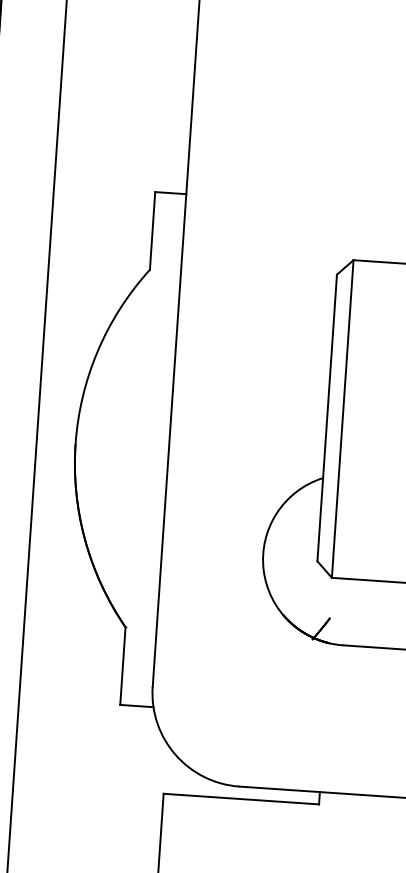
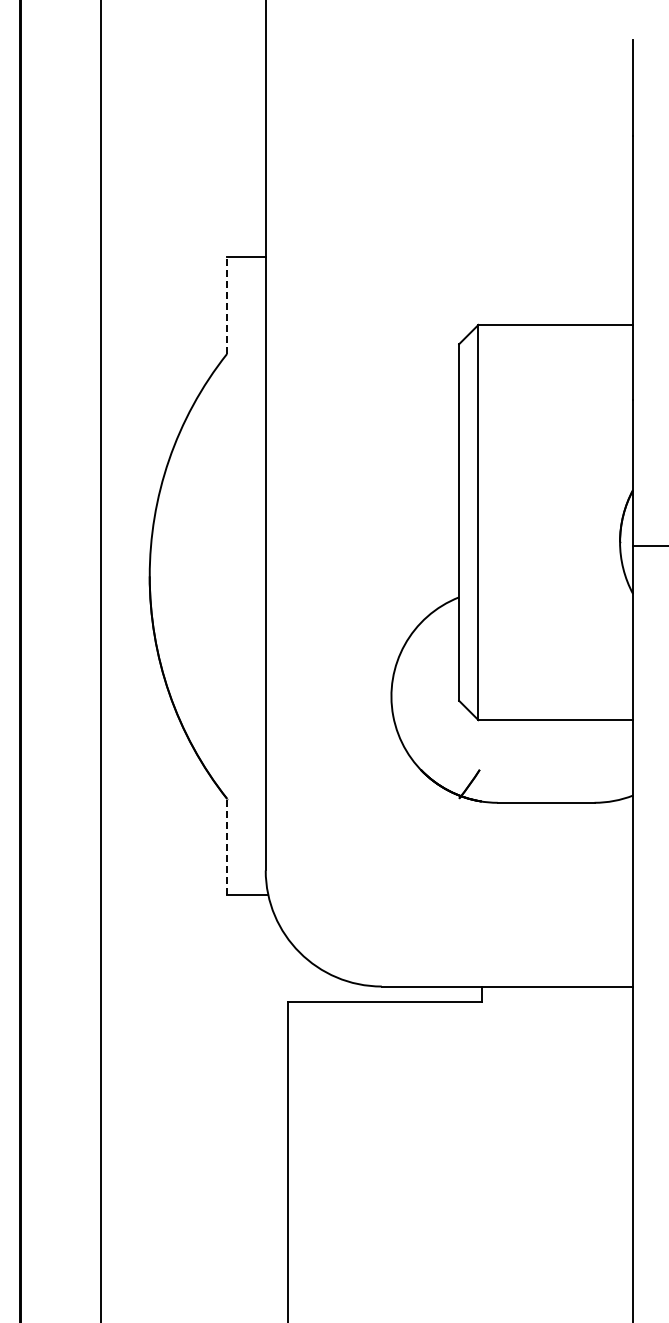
line: (152, 230) -> (227, 305), solid -> dashed
line: (123, 665) -> (227, 846), solid -> dashed

